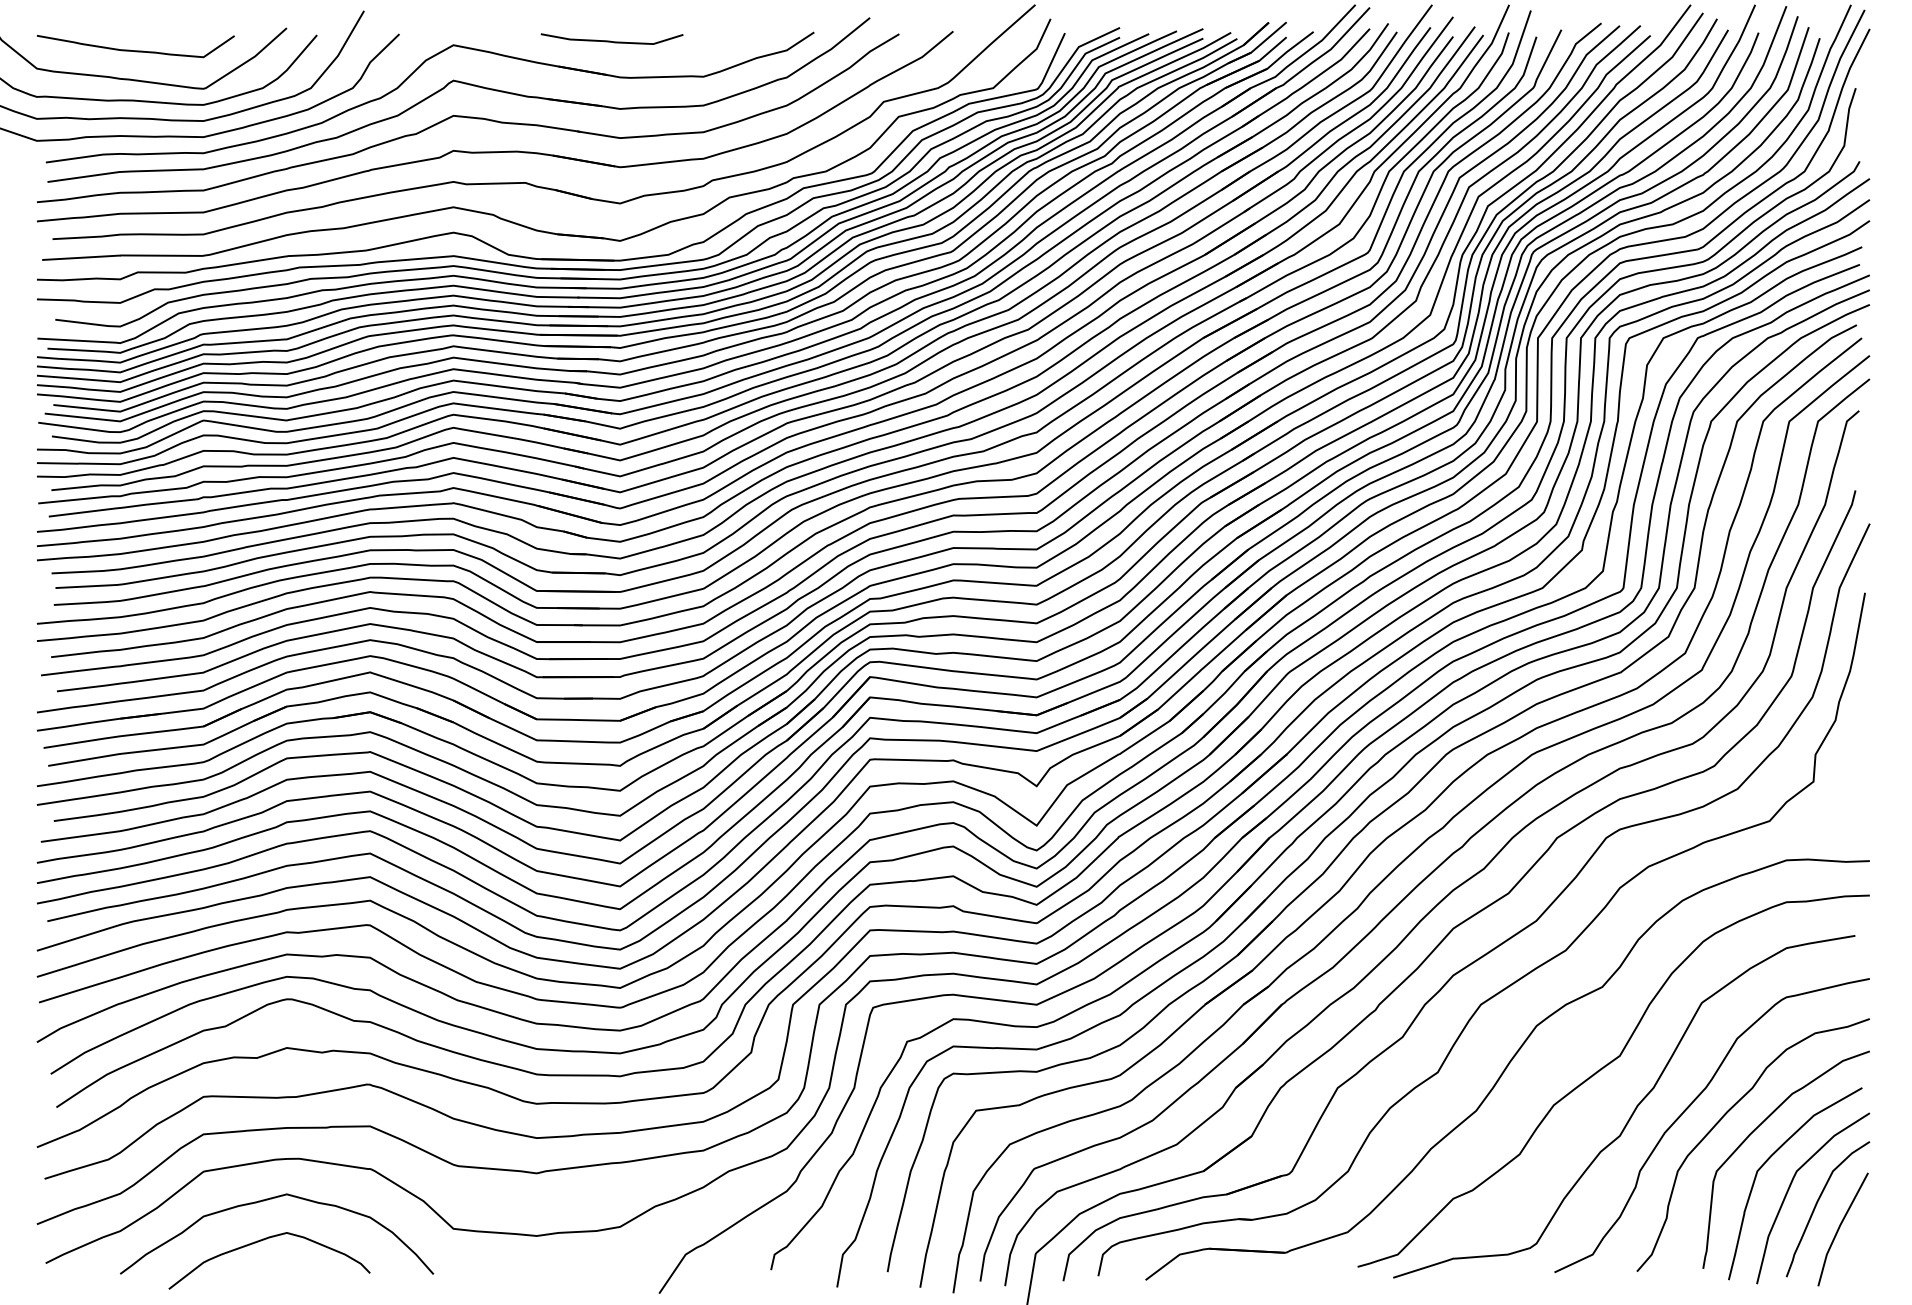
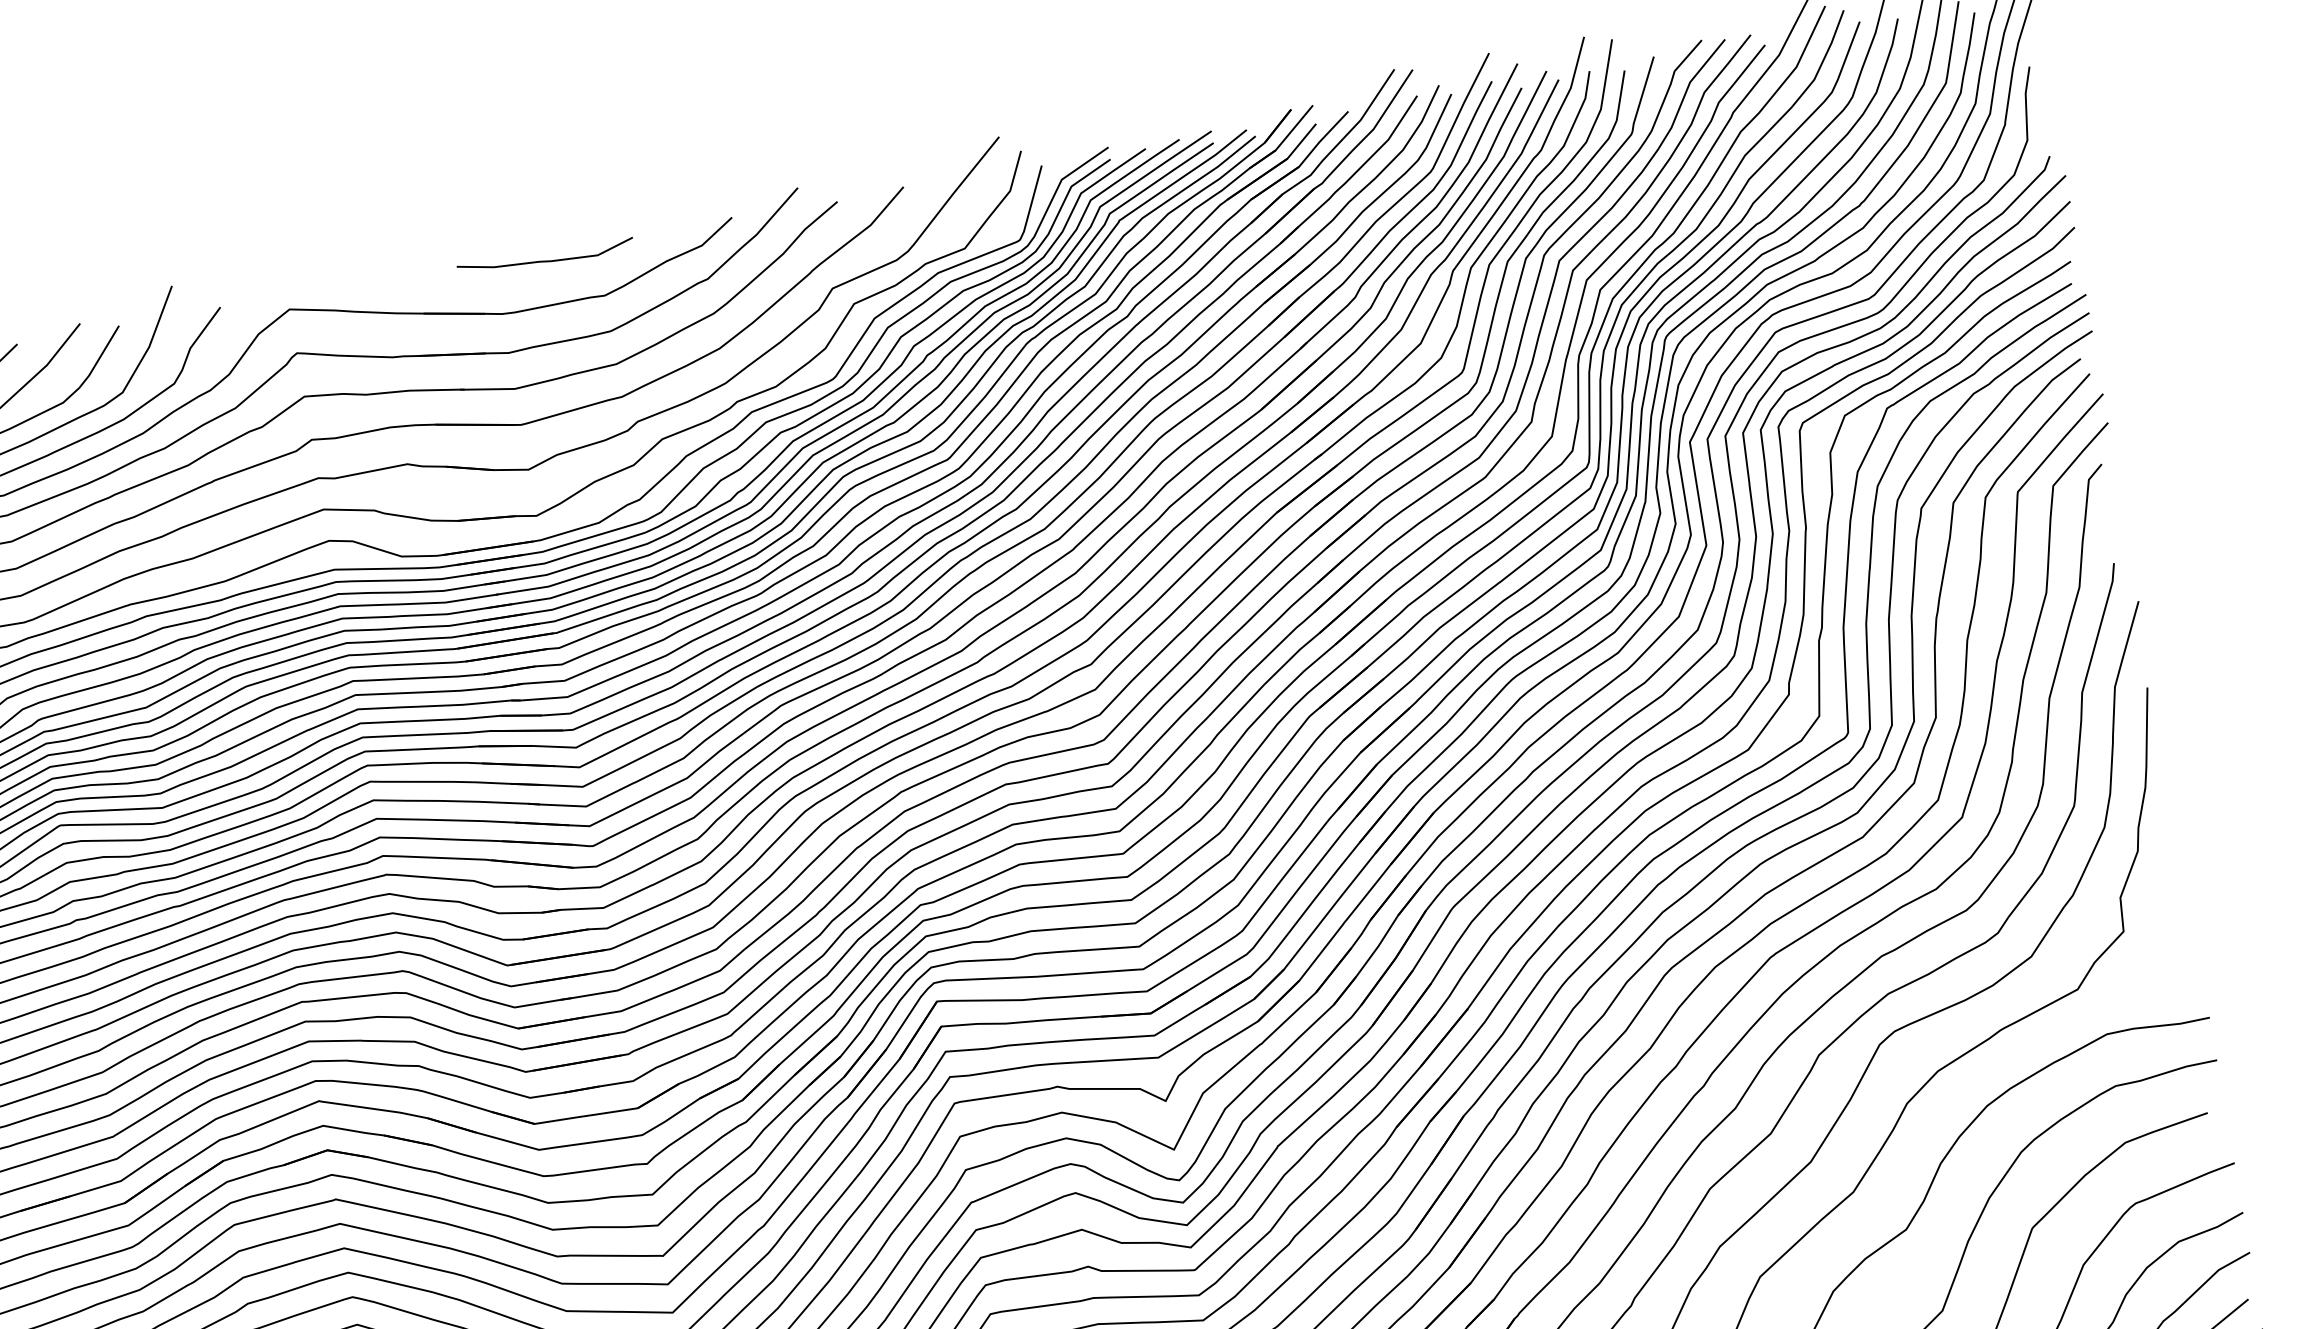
curve: (610, 40) -> (544, 259), moved

